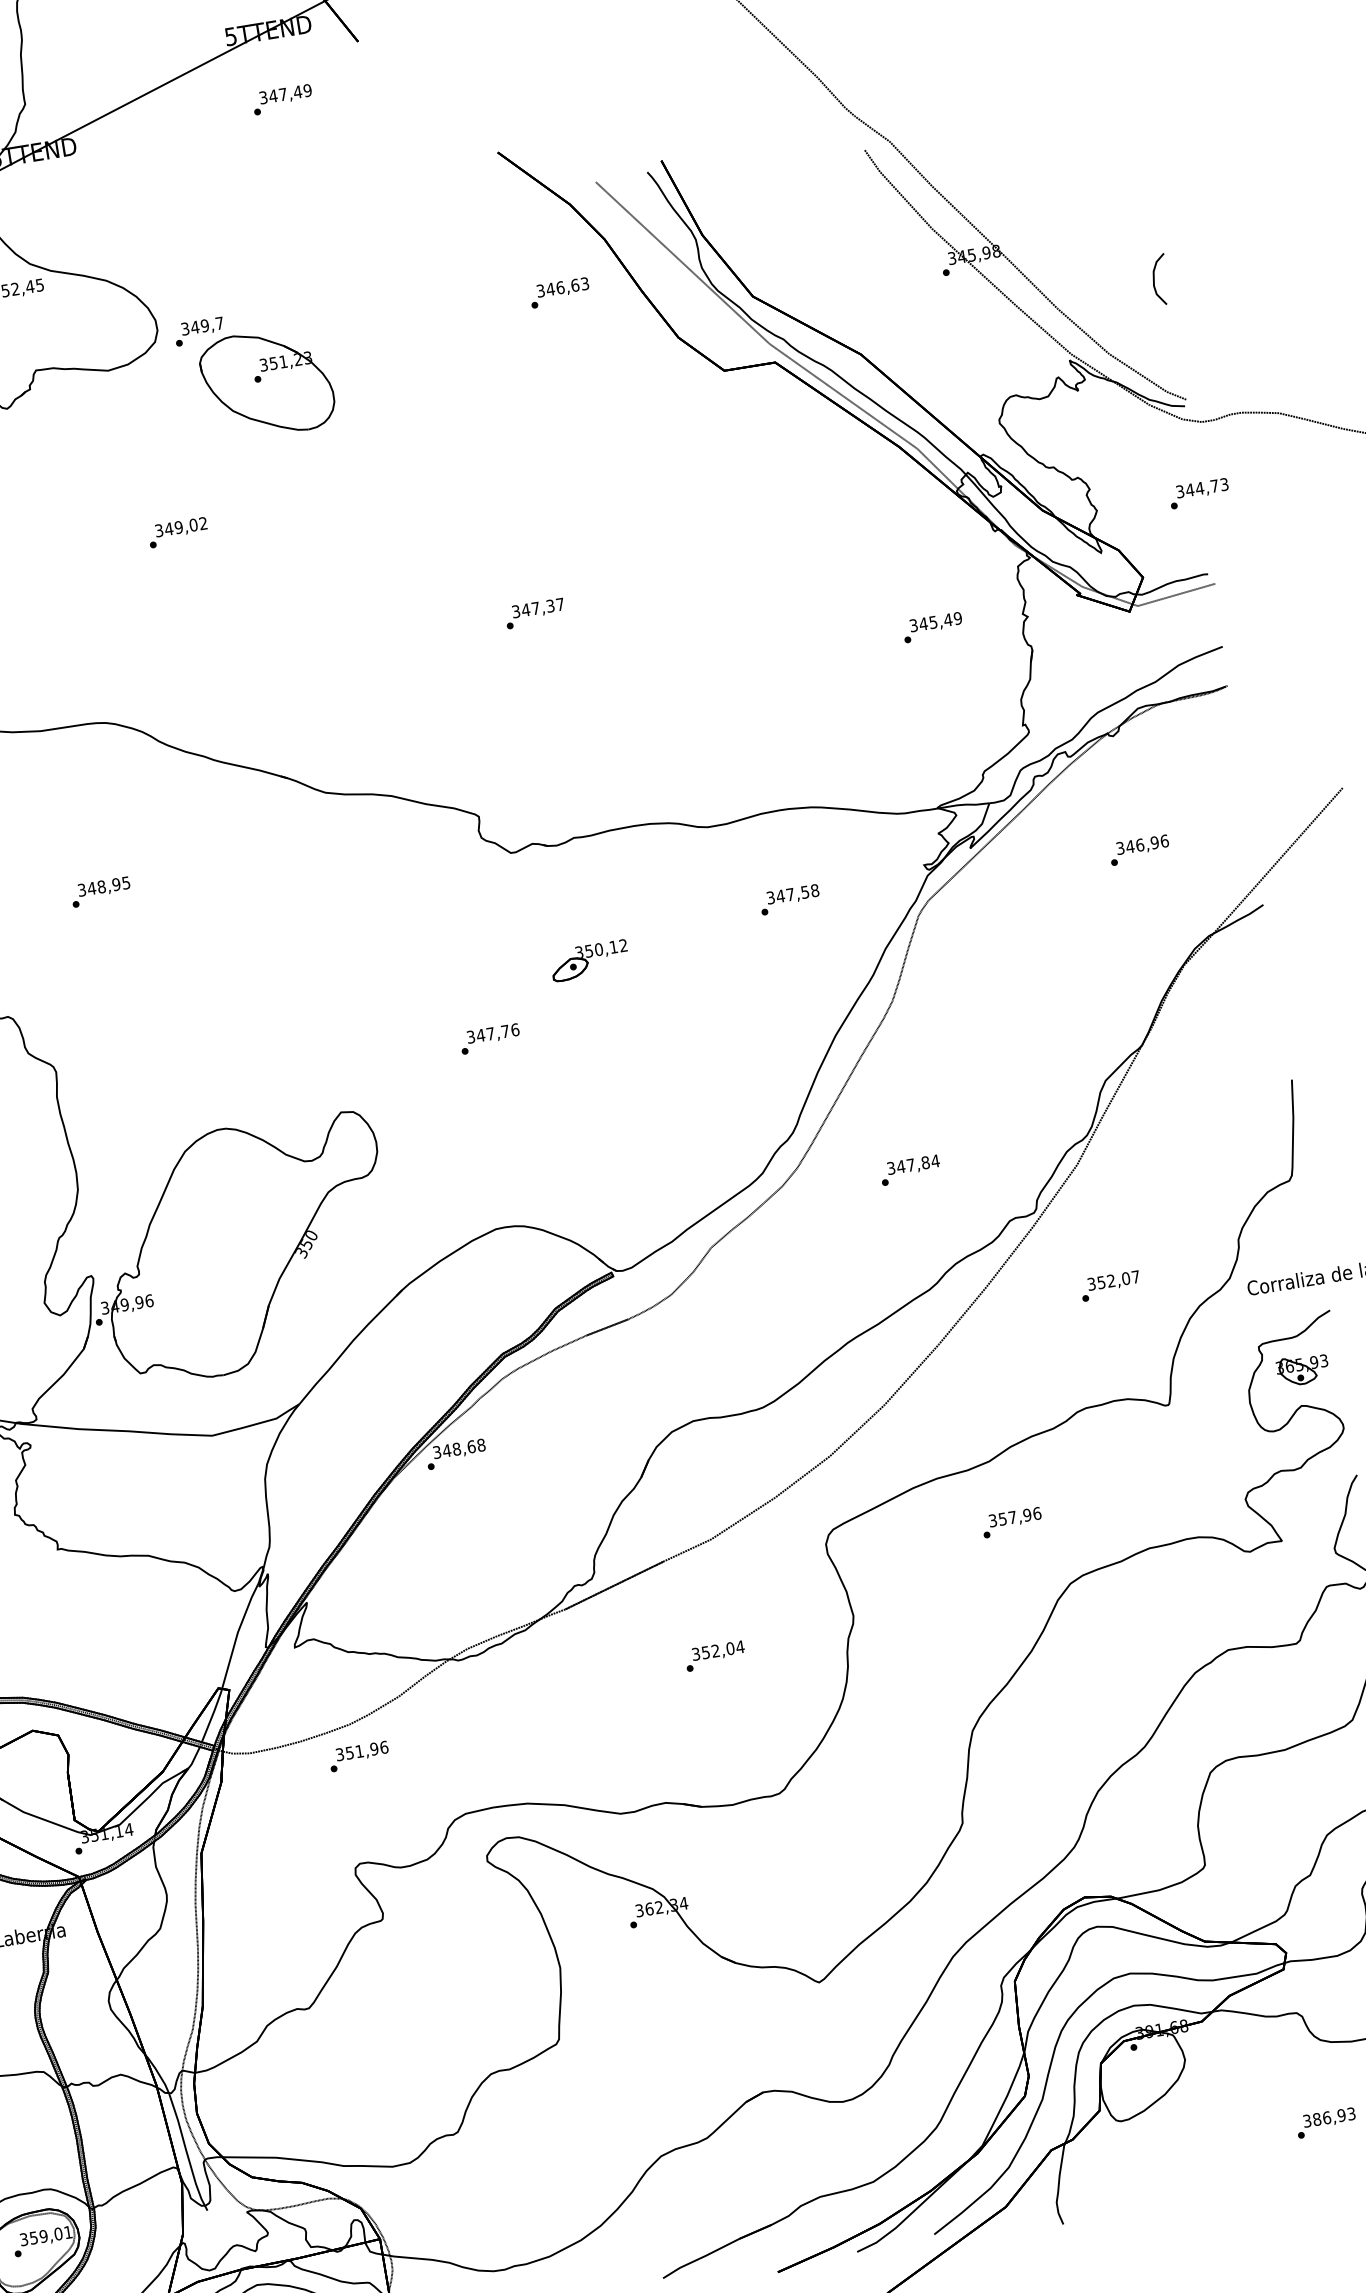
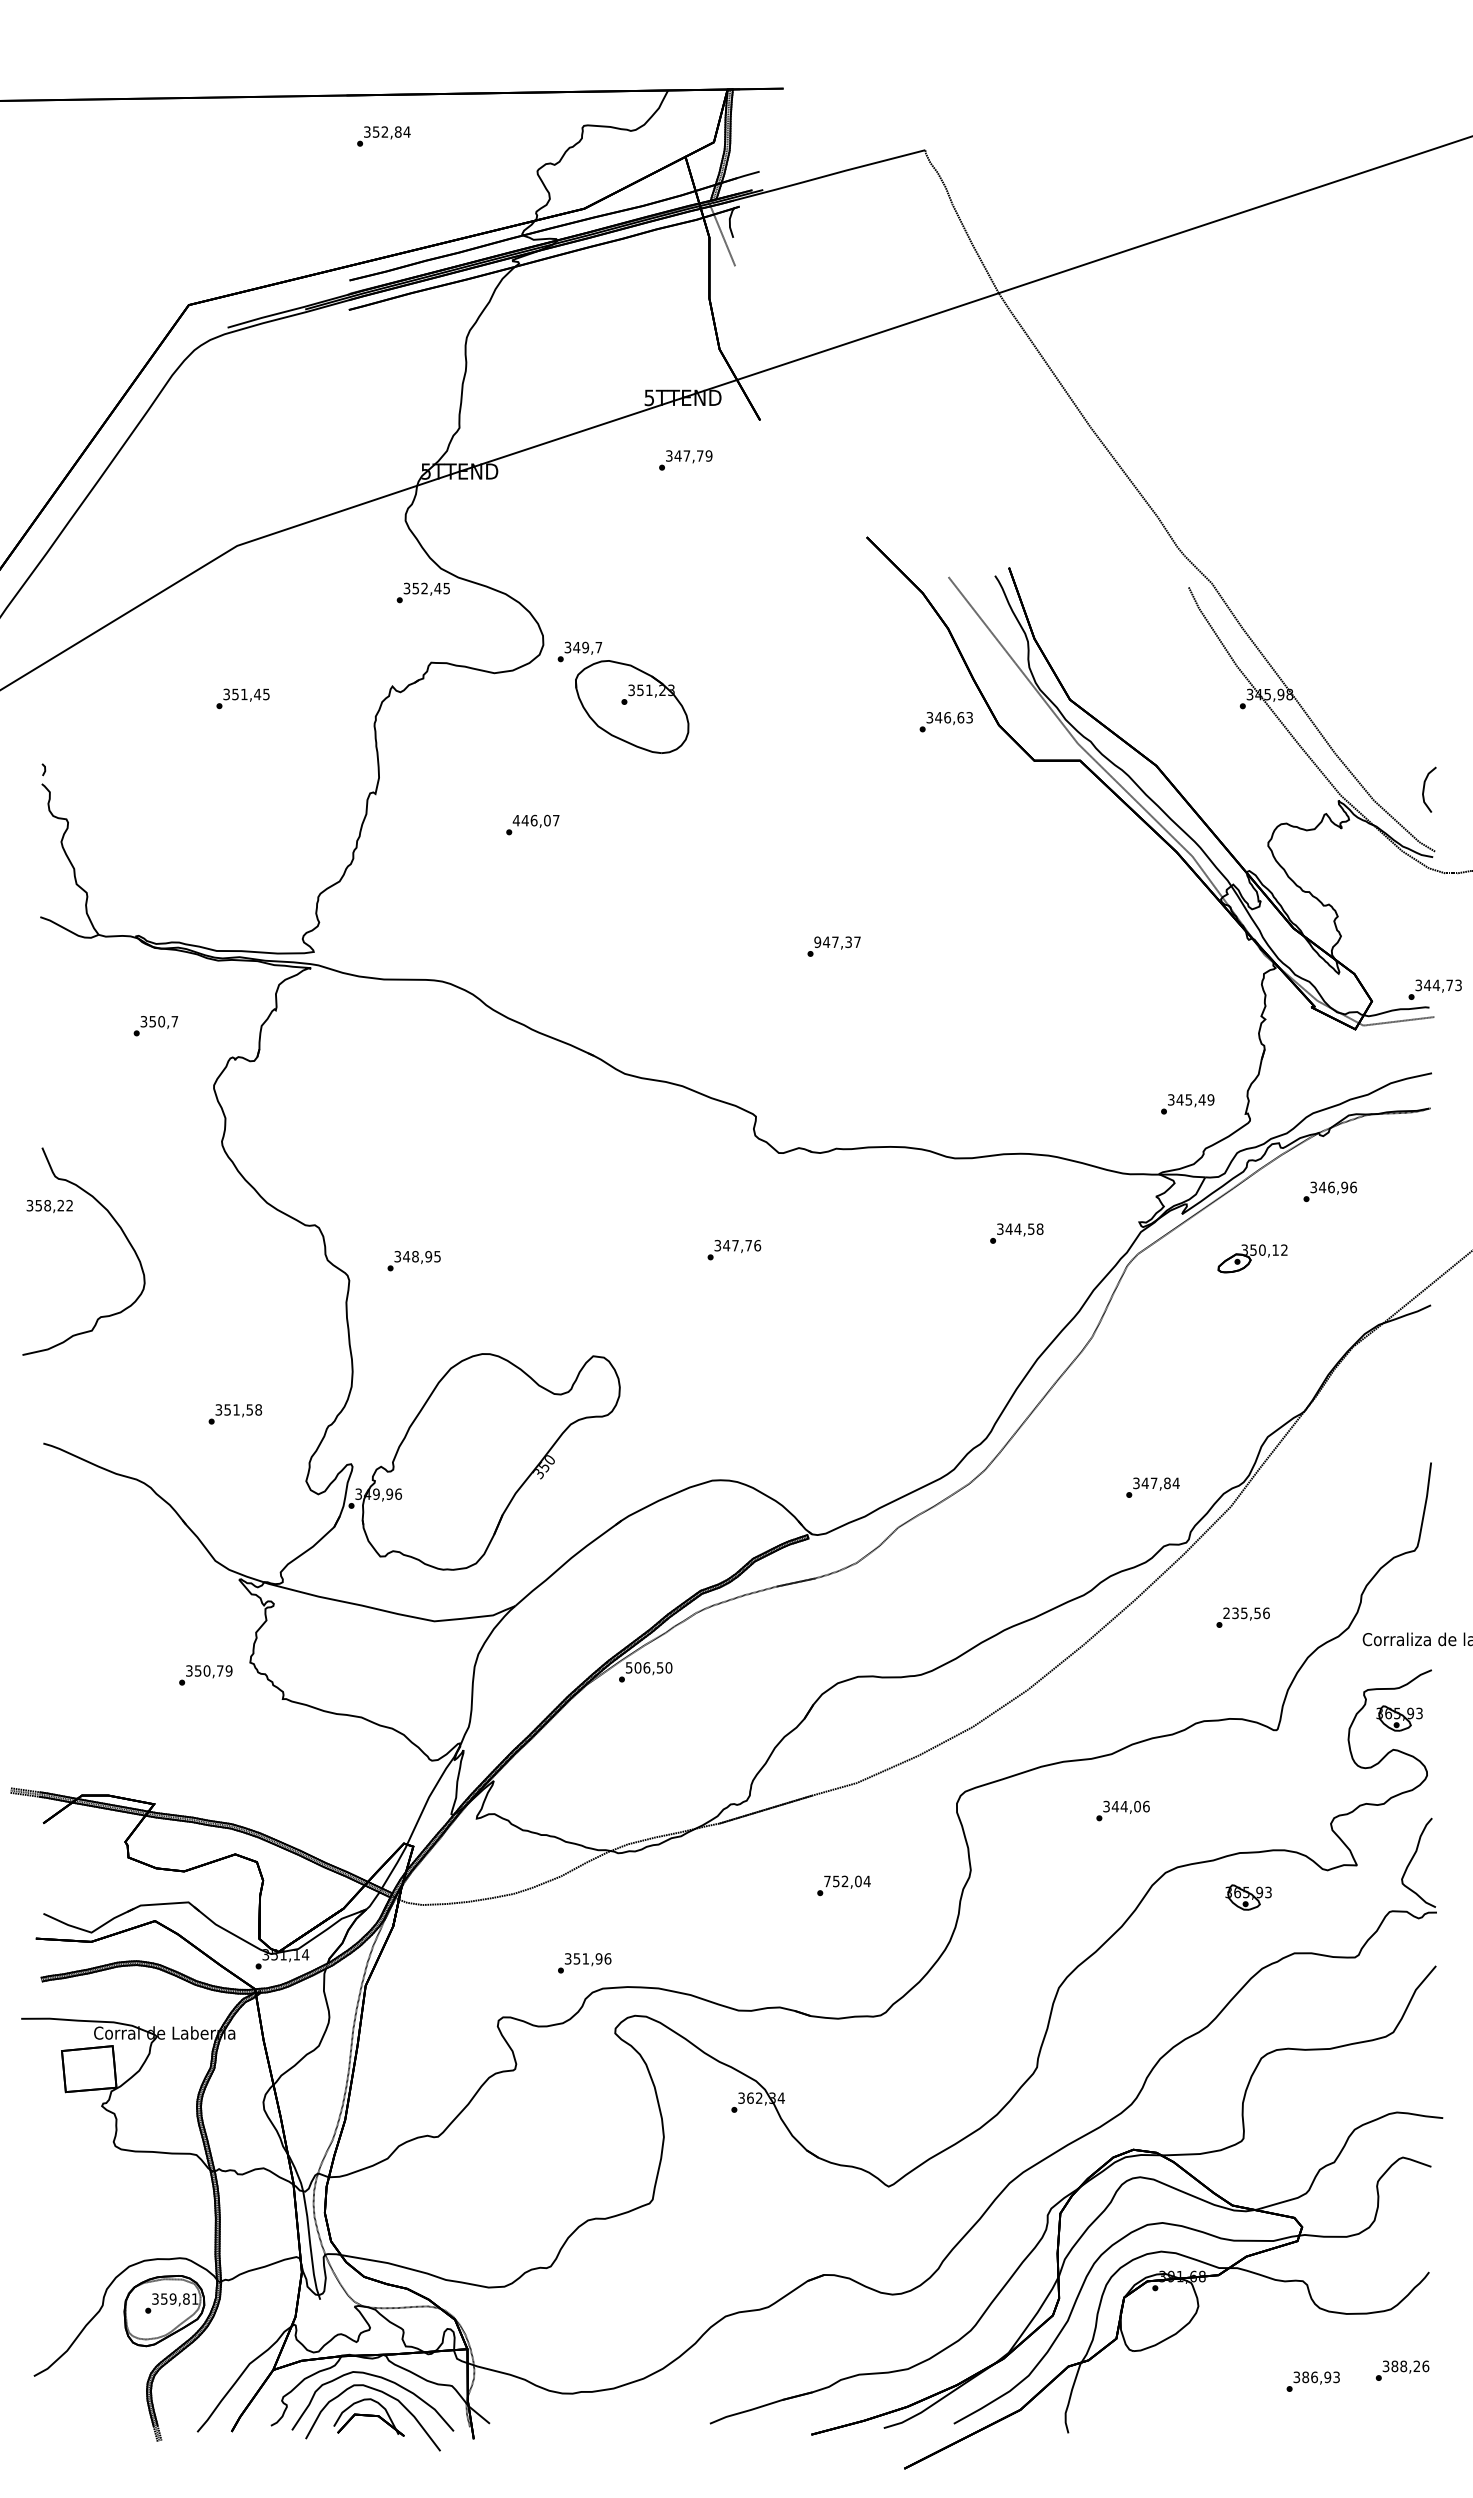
text: (297, 91) -> (699, 455), 347,49 -> 347,79
curve: (1154, 280) -> (1424, 789), moved
text: (559, 293) -> (945, 722), moved
text: (1198, 493) -> (1434, 989), moved
text: (180, 527) -> (535, 820), 349,02 -> 446,07
text: (515, 610) -> (817, 941), 347,37 -> 947,37
text: (932, 627) -> (1187, 1104), moved
text: (1138, 850) -> (1329, 1191), moved
text: (100, 892) -> (413, 1261), moved
text: (789, 893) -> (1017, 1228), 347,58 -> 344,58
part: (589, 960) -> (1252, 1258), moved
text: (490, 1039) -> (734, 1250), moved
text: (909, 1170) -> (1152, 1487), moved
text: (1113, 1280) -> (1246, 1613), 352,07 -> 235,56
text: (459, 1448) -> (649, 1667), 348,68 -> 506,50
text: (1013, 1517) -> (1125, 1806), 357,96 -> 344,06
part: (1167, 1596) -> (1248, 1897), added
text: (696, 1654) -> (827, 1881), 352,04 -> 752,04
text: (359, 1756) -> (584, 1963), moved
text: (58, 2233) -> (186, 2298), 359,01 -> 359,81

